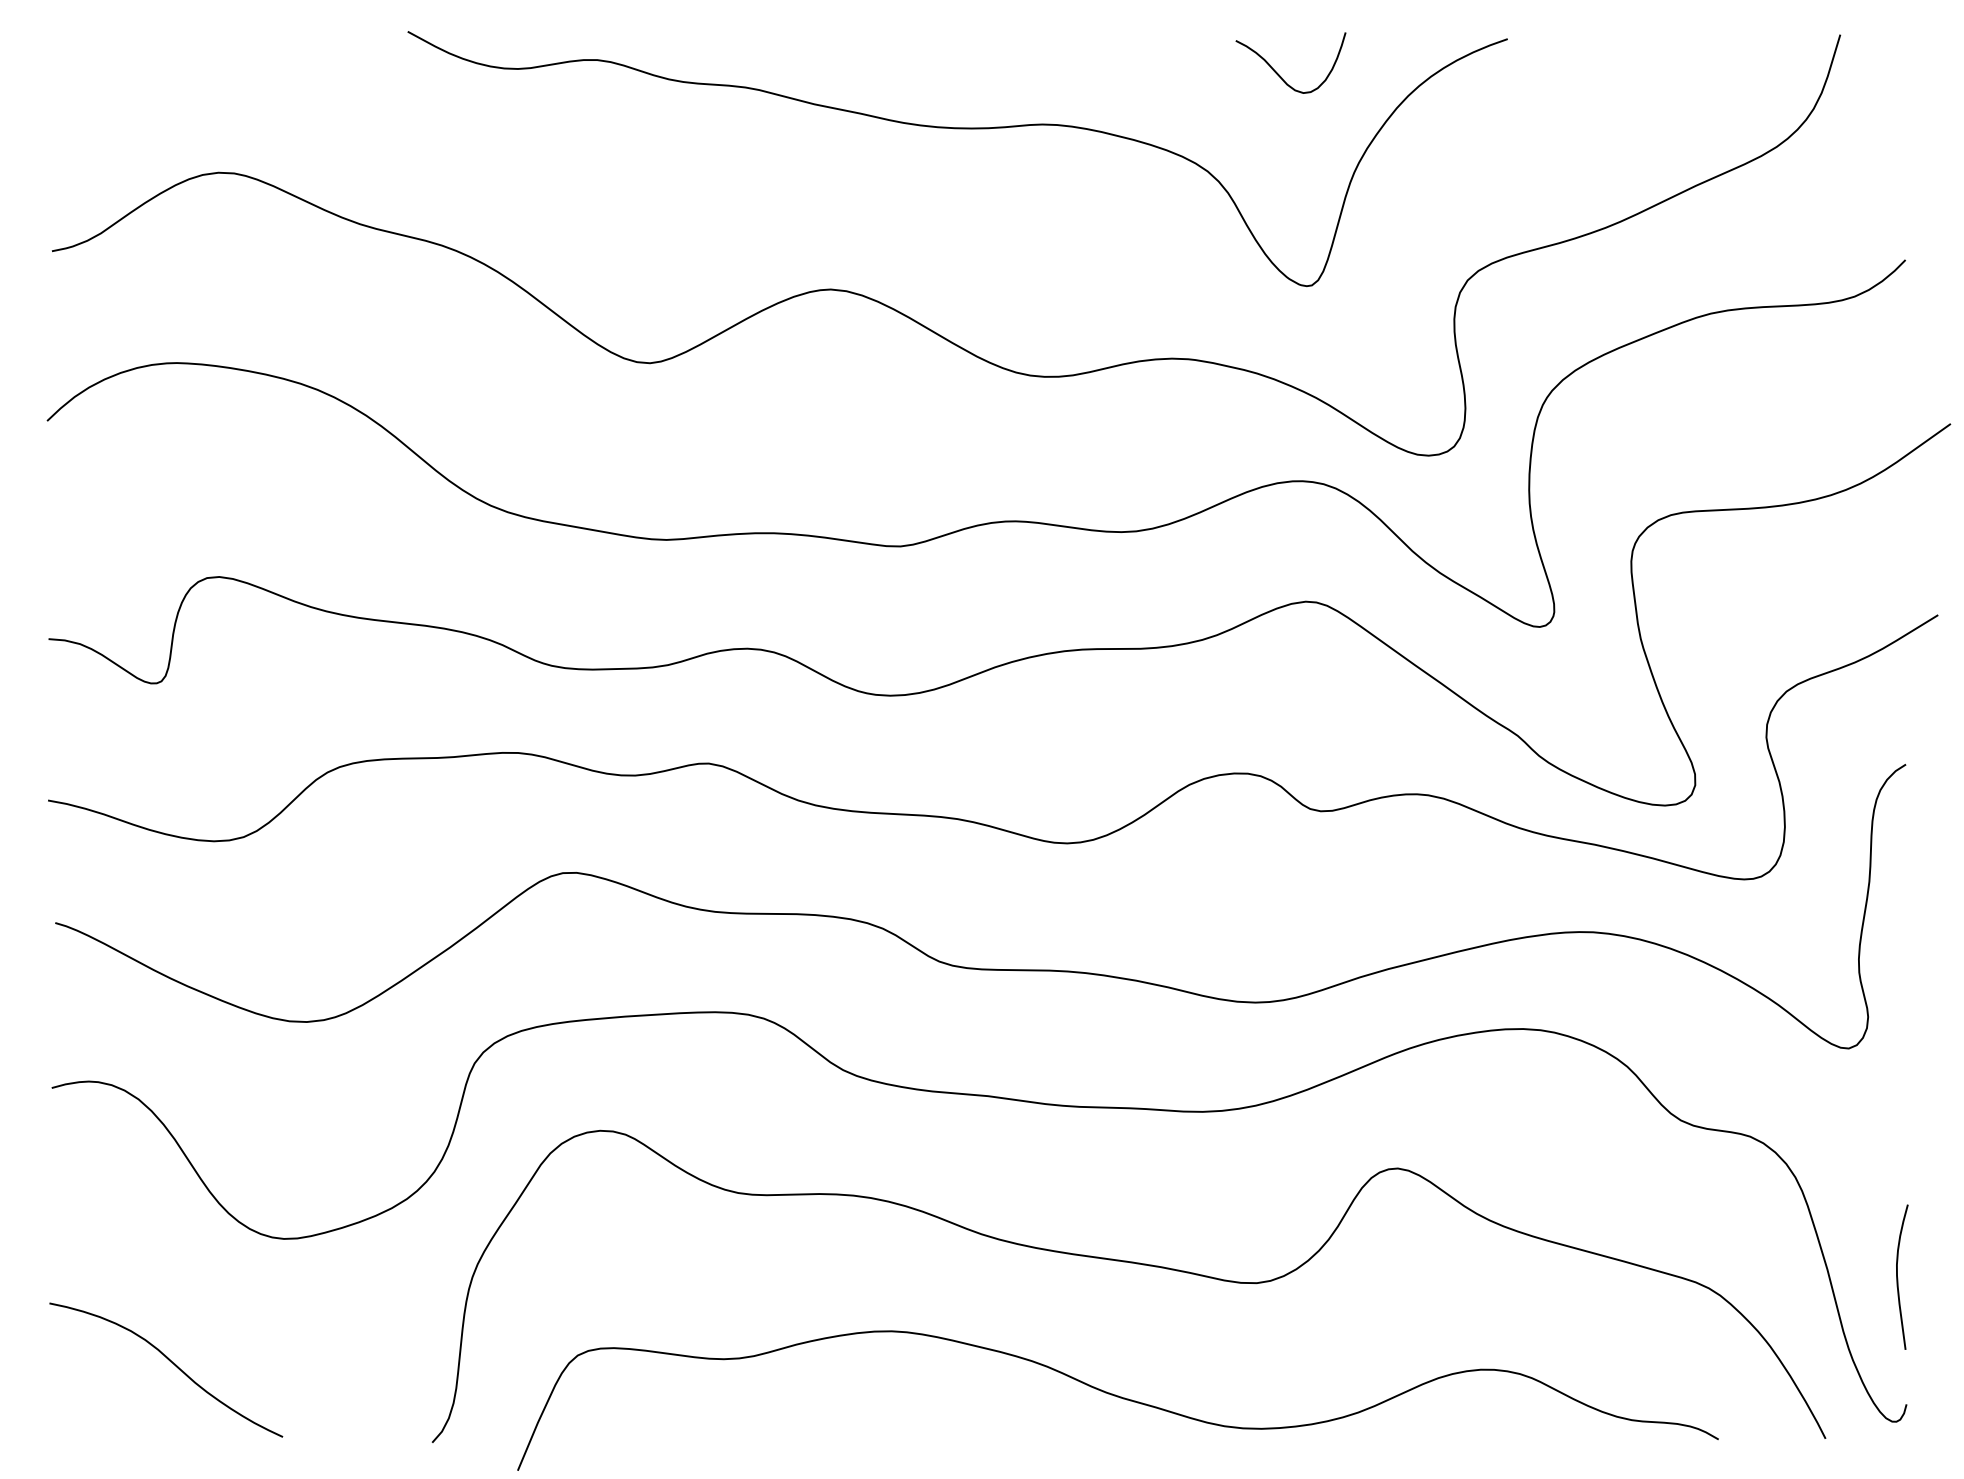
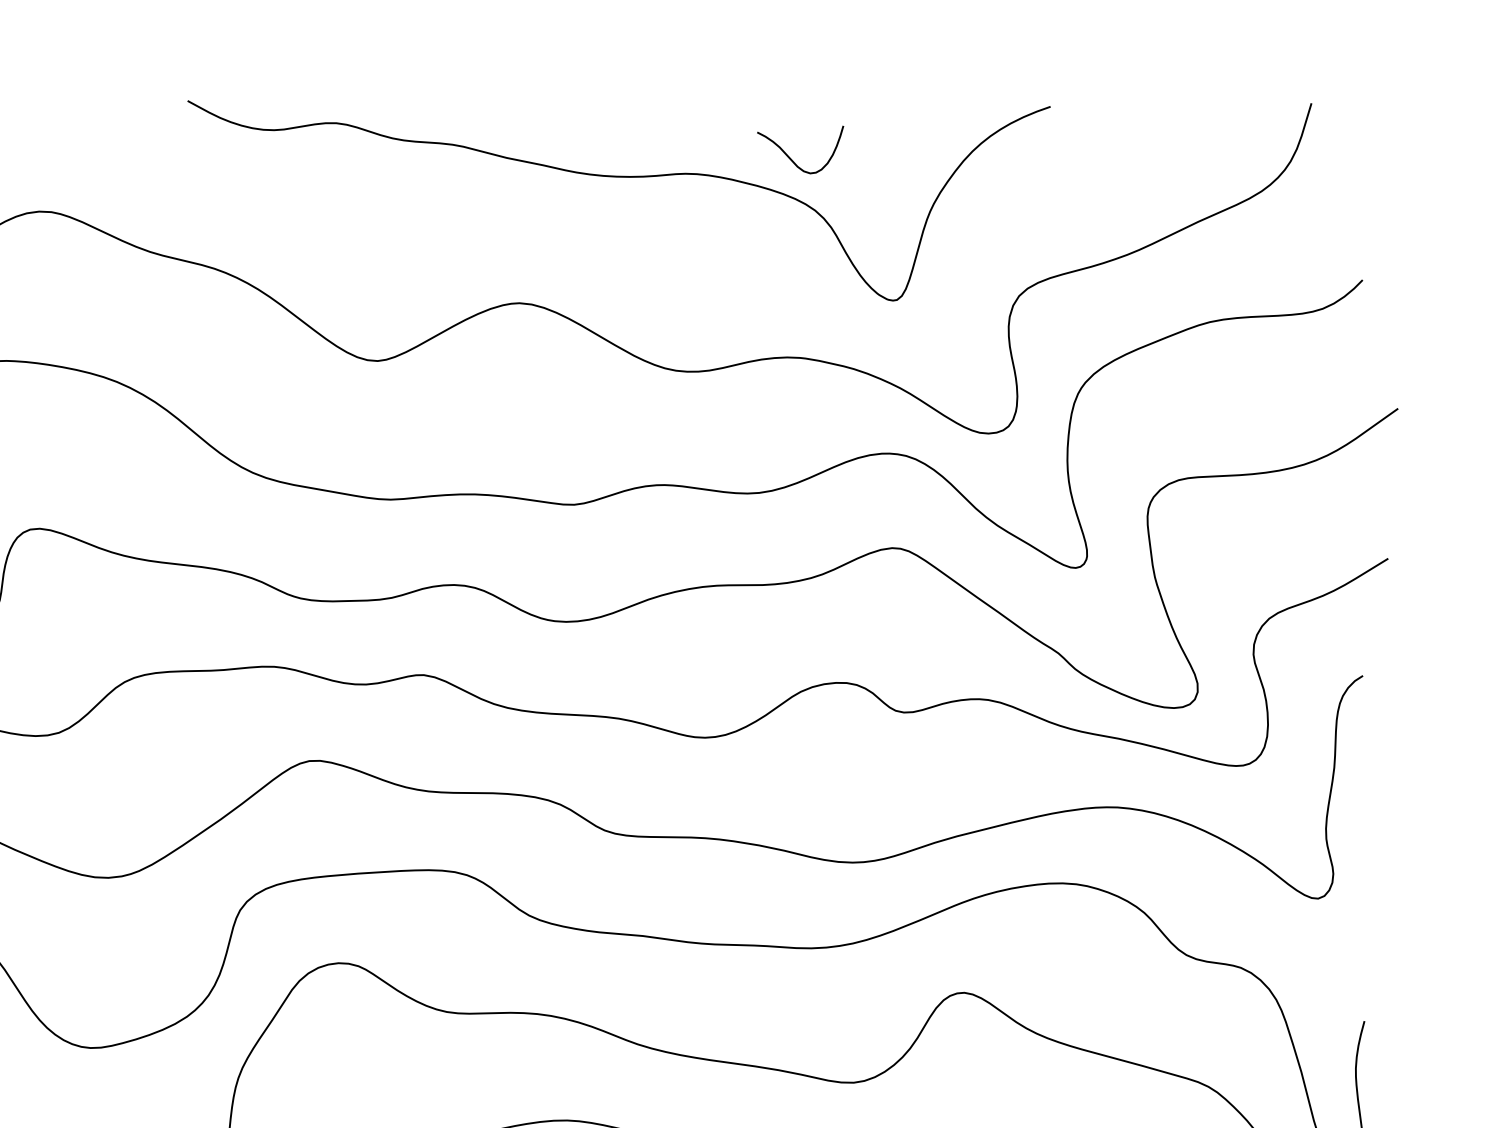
curve: (1278, 73) -> (790, 158), moved

